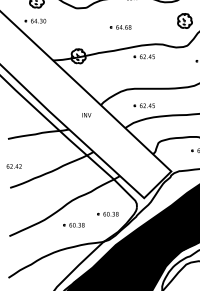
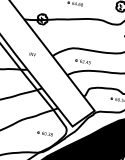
part: (143, 56) -> (88, 26), removed
text: (86, 115) -> (32, 54), moved
part: (73, 225) -> (19, 137), removed

